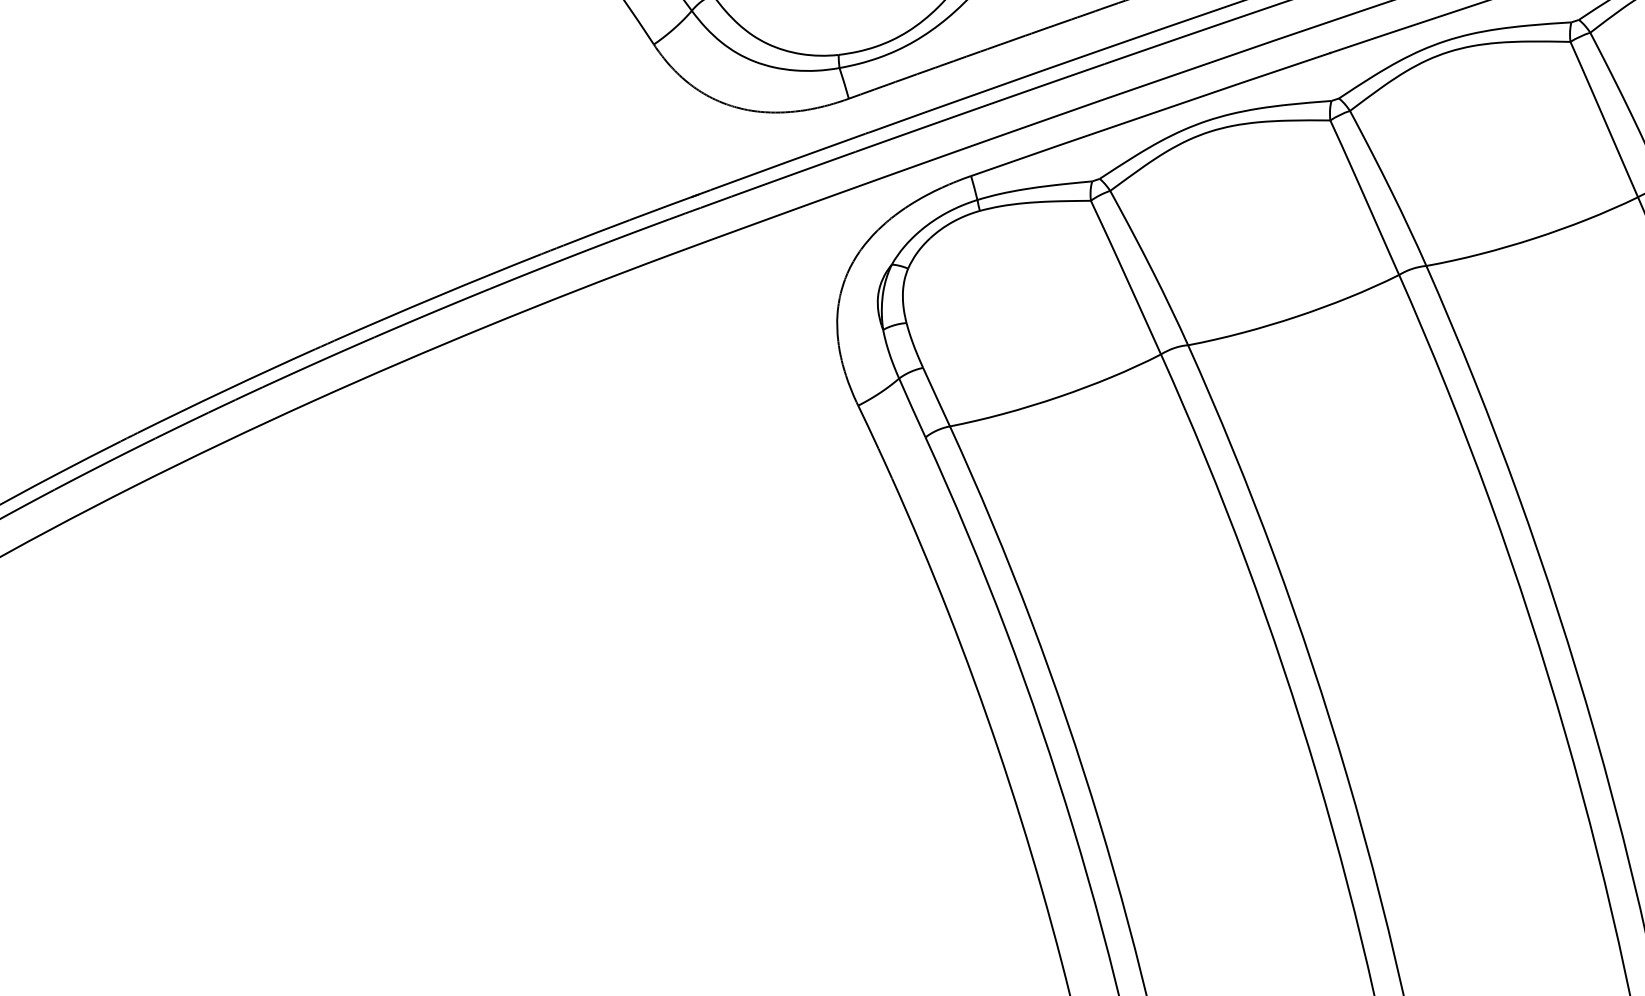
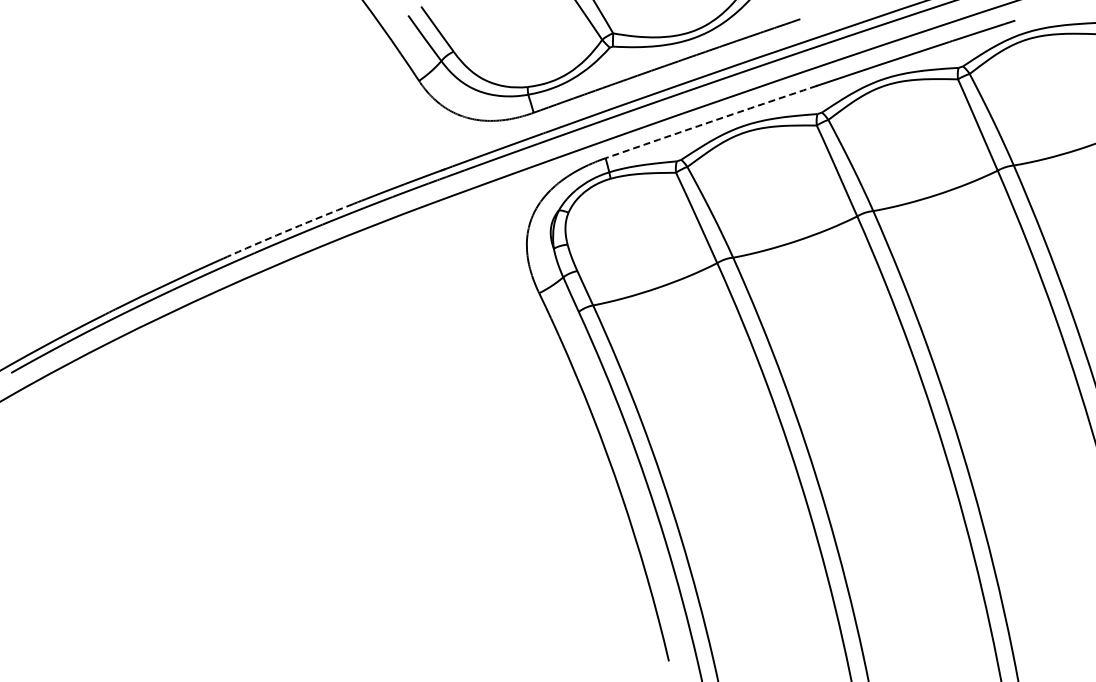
arc: (1151, 113) -> (711, 121), solid -> dashed
arc: (436, 297) -> (291, 229), solid -> dashed

